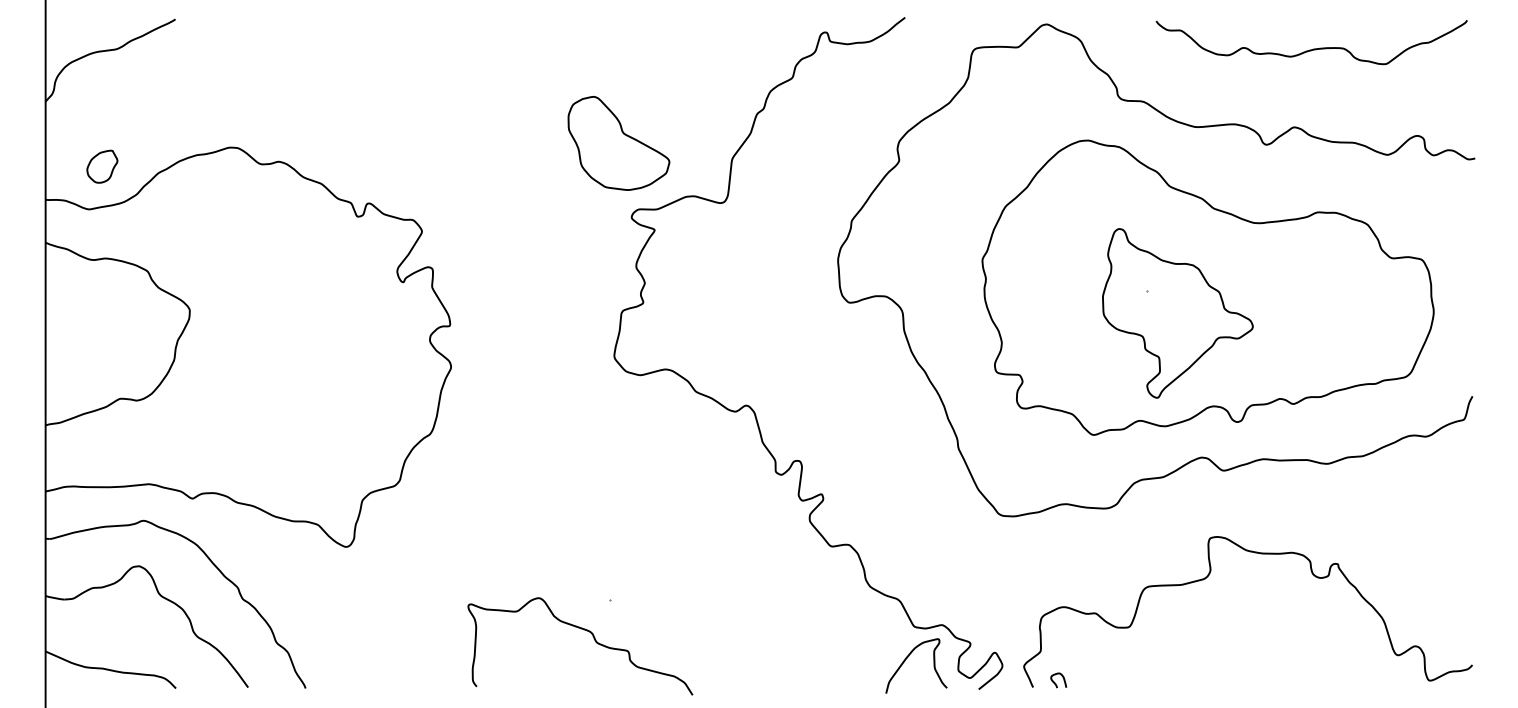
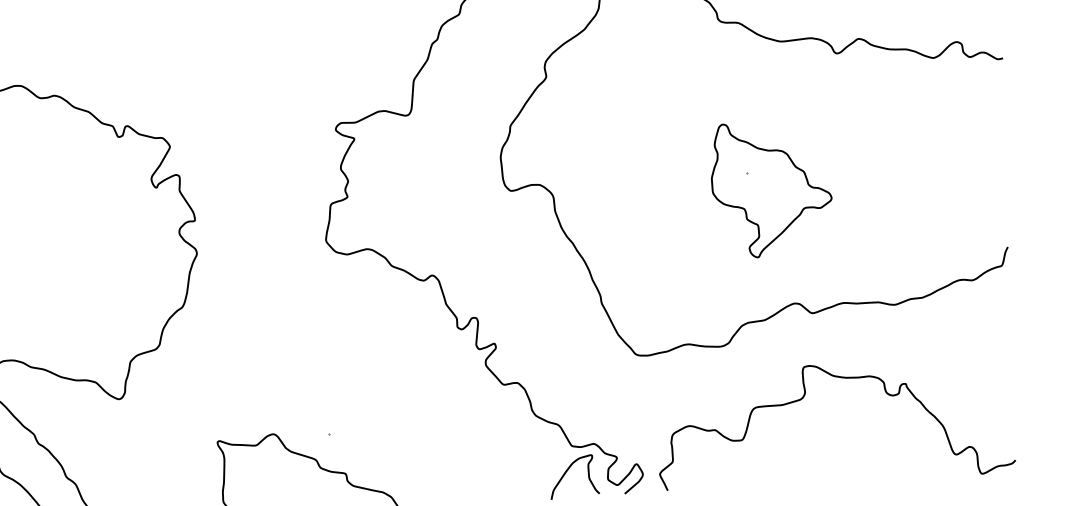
part: (618, 142) -> (323, 70), removed
part: (1207, 287) -> (794, 168), removed
curve: (1055, 682) -> (685, 486), removed

